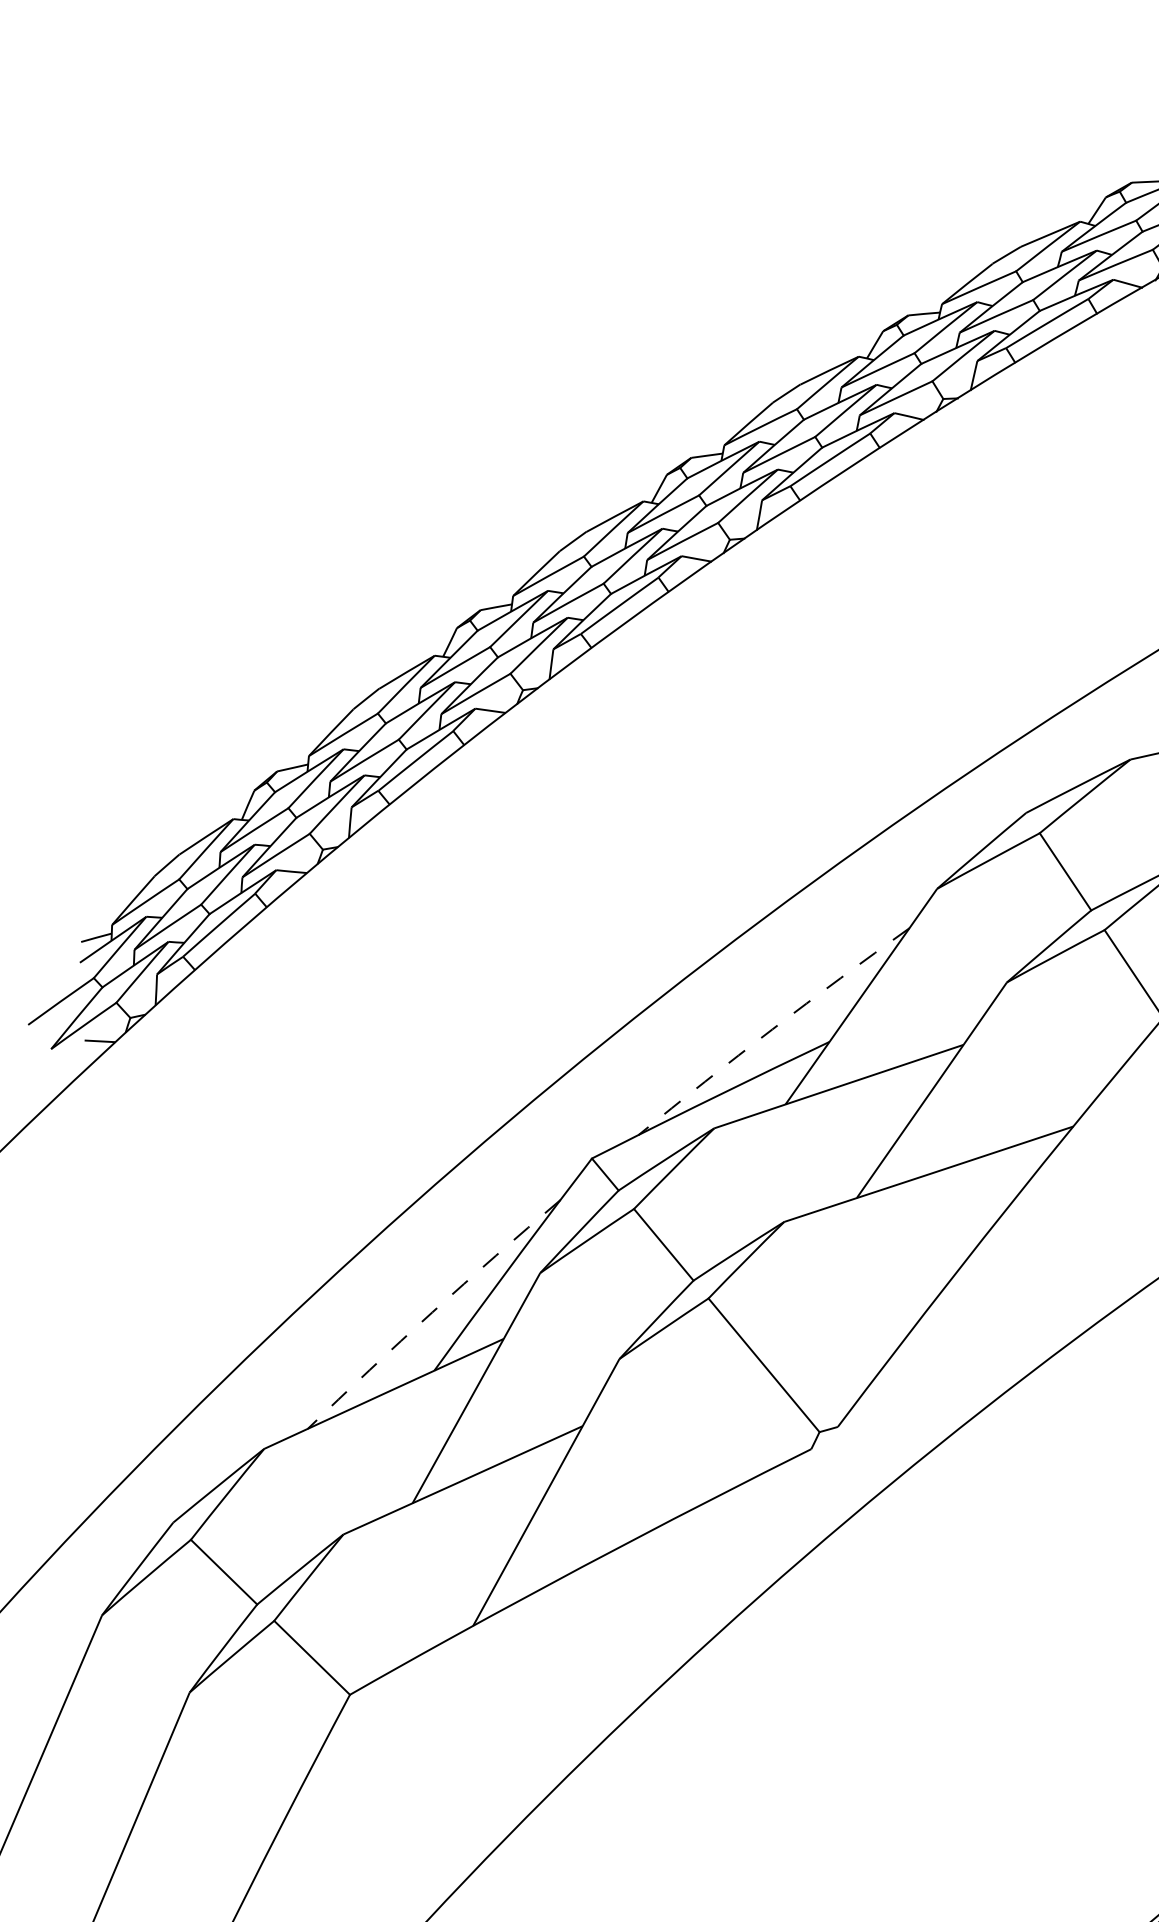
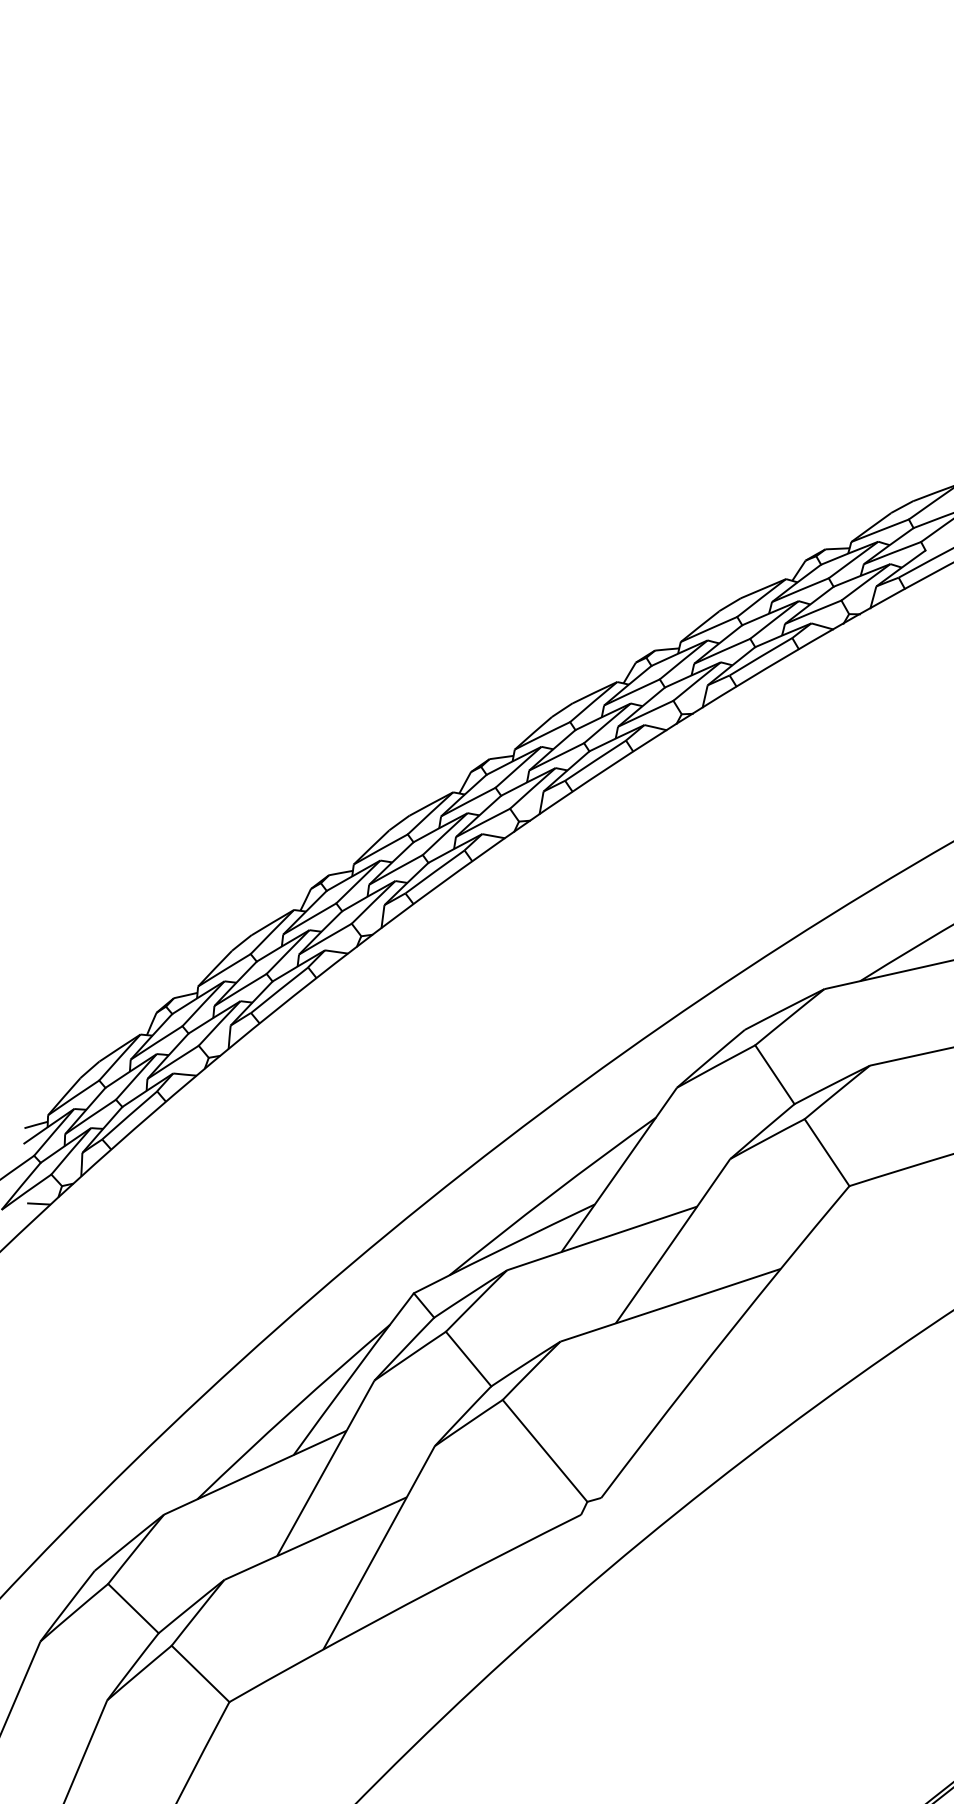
arc: (772, 1028) -> (551, 1194), dashed -> solid
arc: (432, 1312) -> (292, 1410), dashed -> solid

